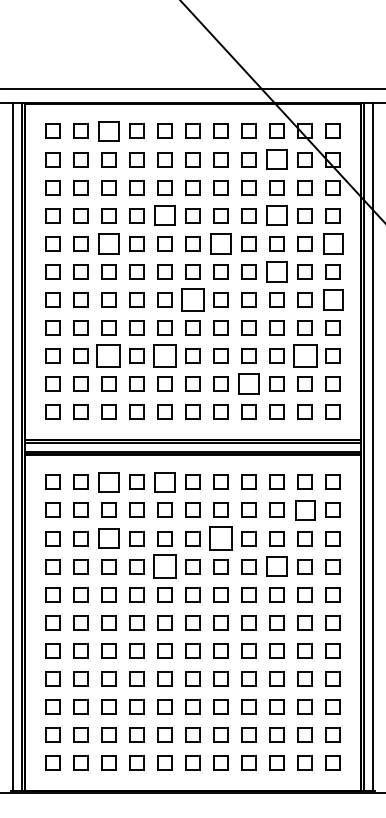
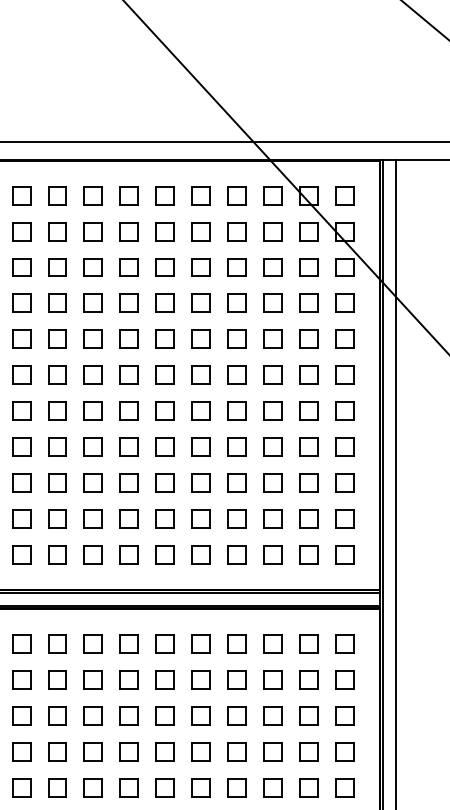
part: (108, 130) -> (57, 194), size x0.71
part: (276, 159) -> (271, 231), size x0.71
part: (164, 215) -> (128, 303), size x0.71
part: (276, 215) -> (271, 303), size x0.71
part: (108, 243) -> (57, 338), size x0.71
part: (220, 243) -> (200, 338), size x0.71
part: (332, 243) -> (343, 338), size x0.71
part: (276, 271) -> (271, 374), size x0.71
part: (192, 299) -> (164, 410), size x0.62
part: (332, 299) -> (343, 410), size x0.71
part: (108, 355) -> (57, 482), size x0.62
part: (164, 355) -> (128, 482), size x0.62
part: (304, 355) -> (307, 482), size x0.62
part: (248, 383) -> (236, 517), size x0.71
part: (108, 481) -> (57, 643), size x0.71
part: (164, 481) -> (128, 643), size x0.71
part: (304, 509) -> (307, 678), size x0.71
part: (108, 538) -> (57, 716), size x0.71
part: (220, 538) -> (200, 716), size x0.62
part: (164, 566) -> (128, 751), size x0.62
part: (276, 566) -> (271, 751), size x0.71

